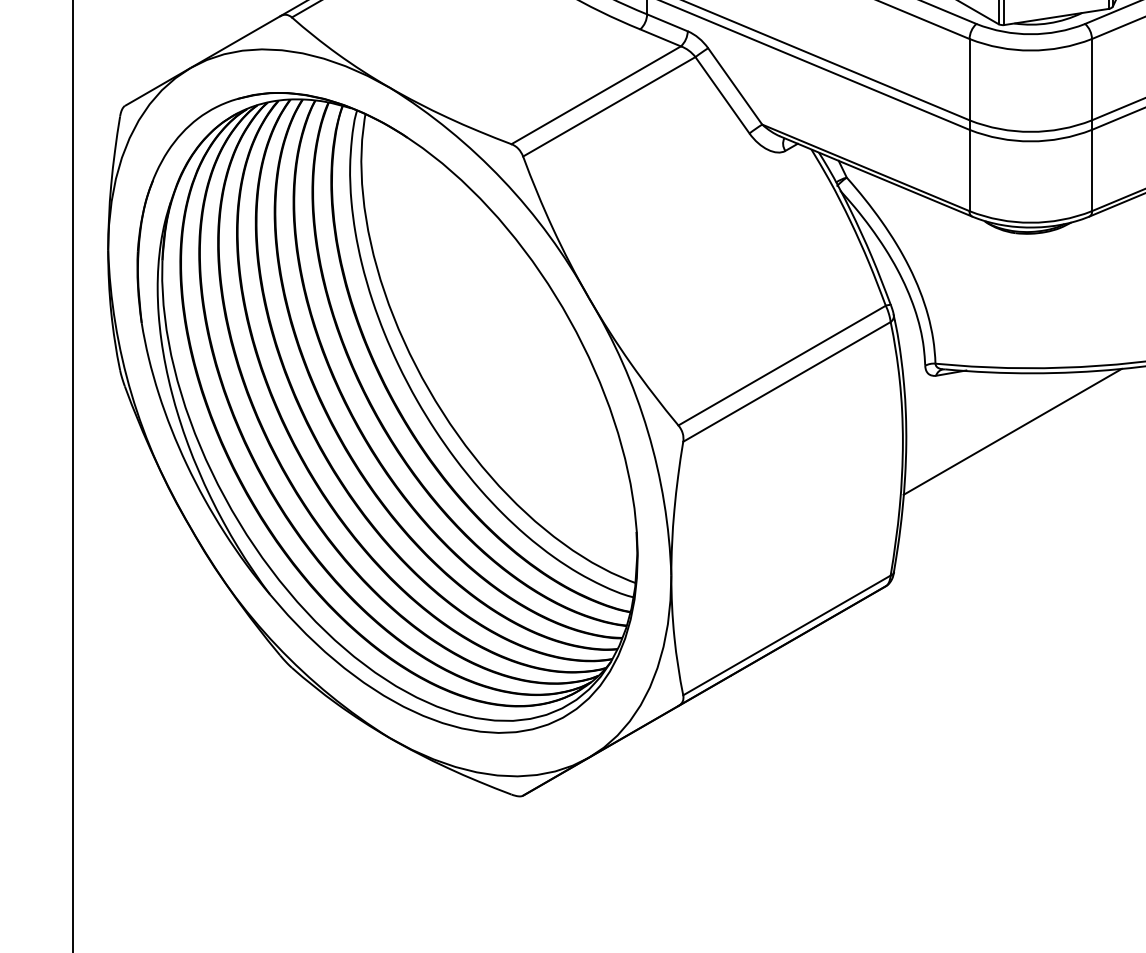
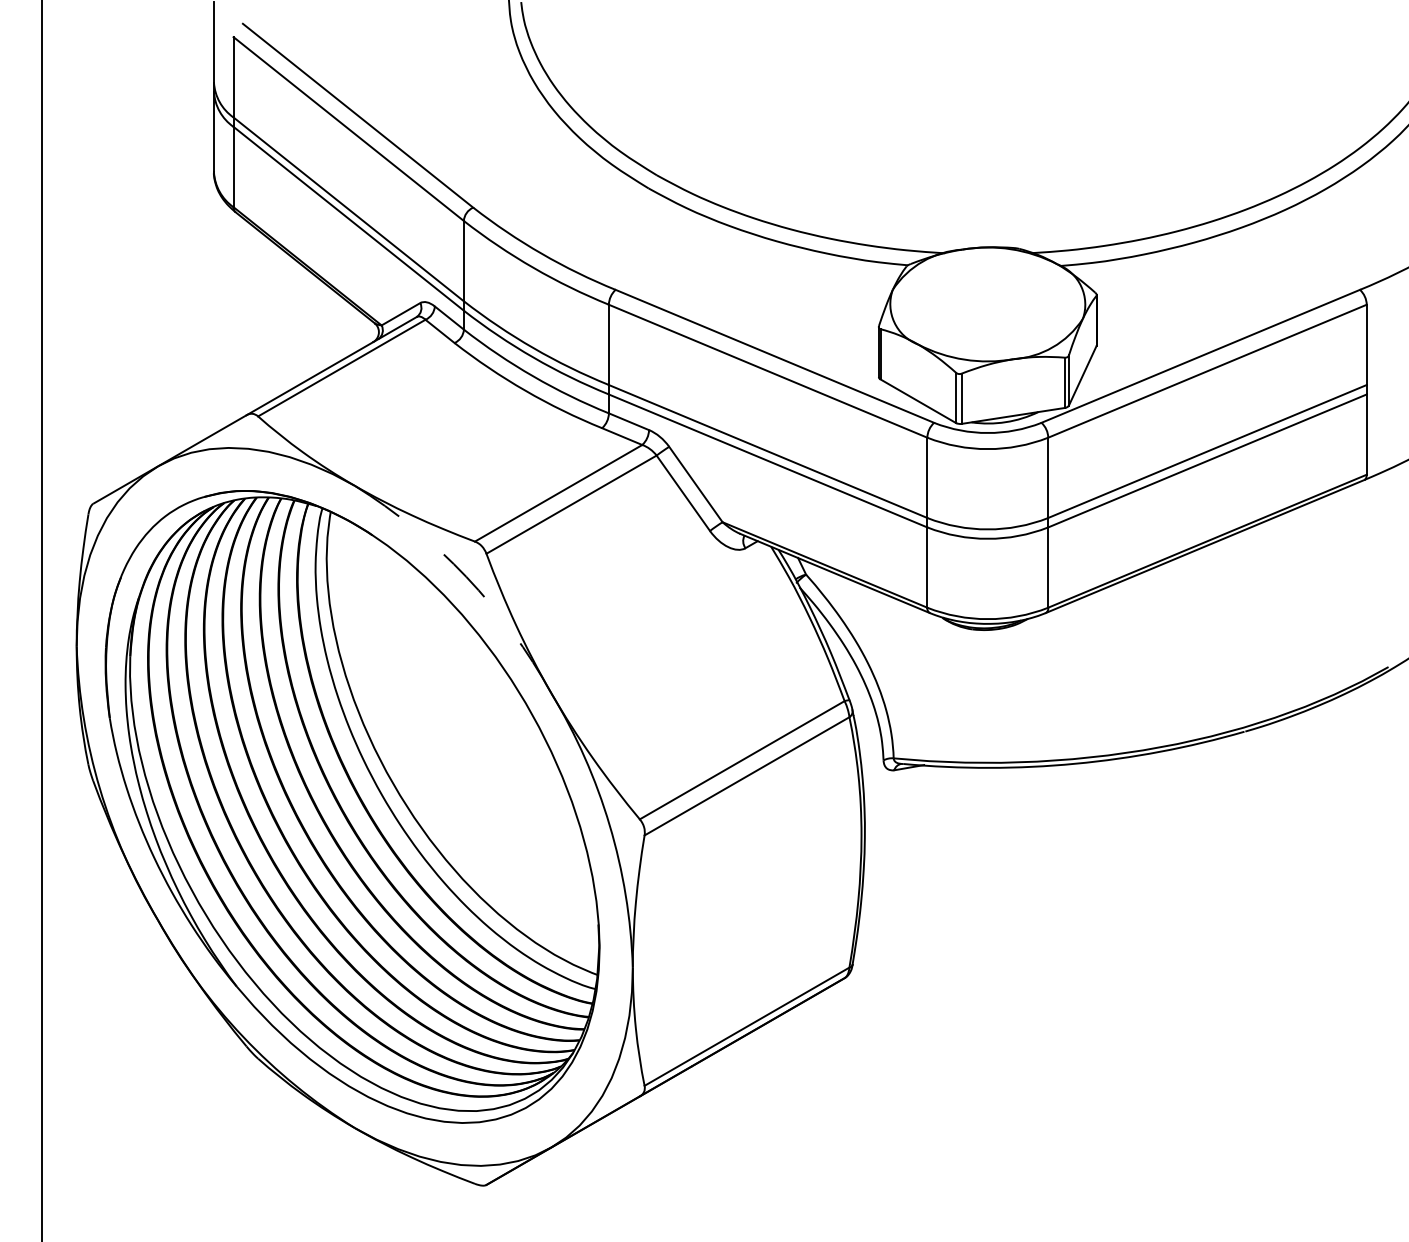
arc: (502, 179) -> (466, 576), solid -> dashed
line: (1012, 431) -> (969, 825), removed

